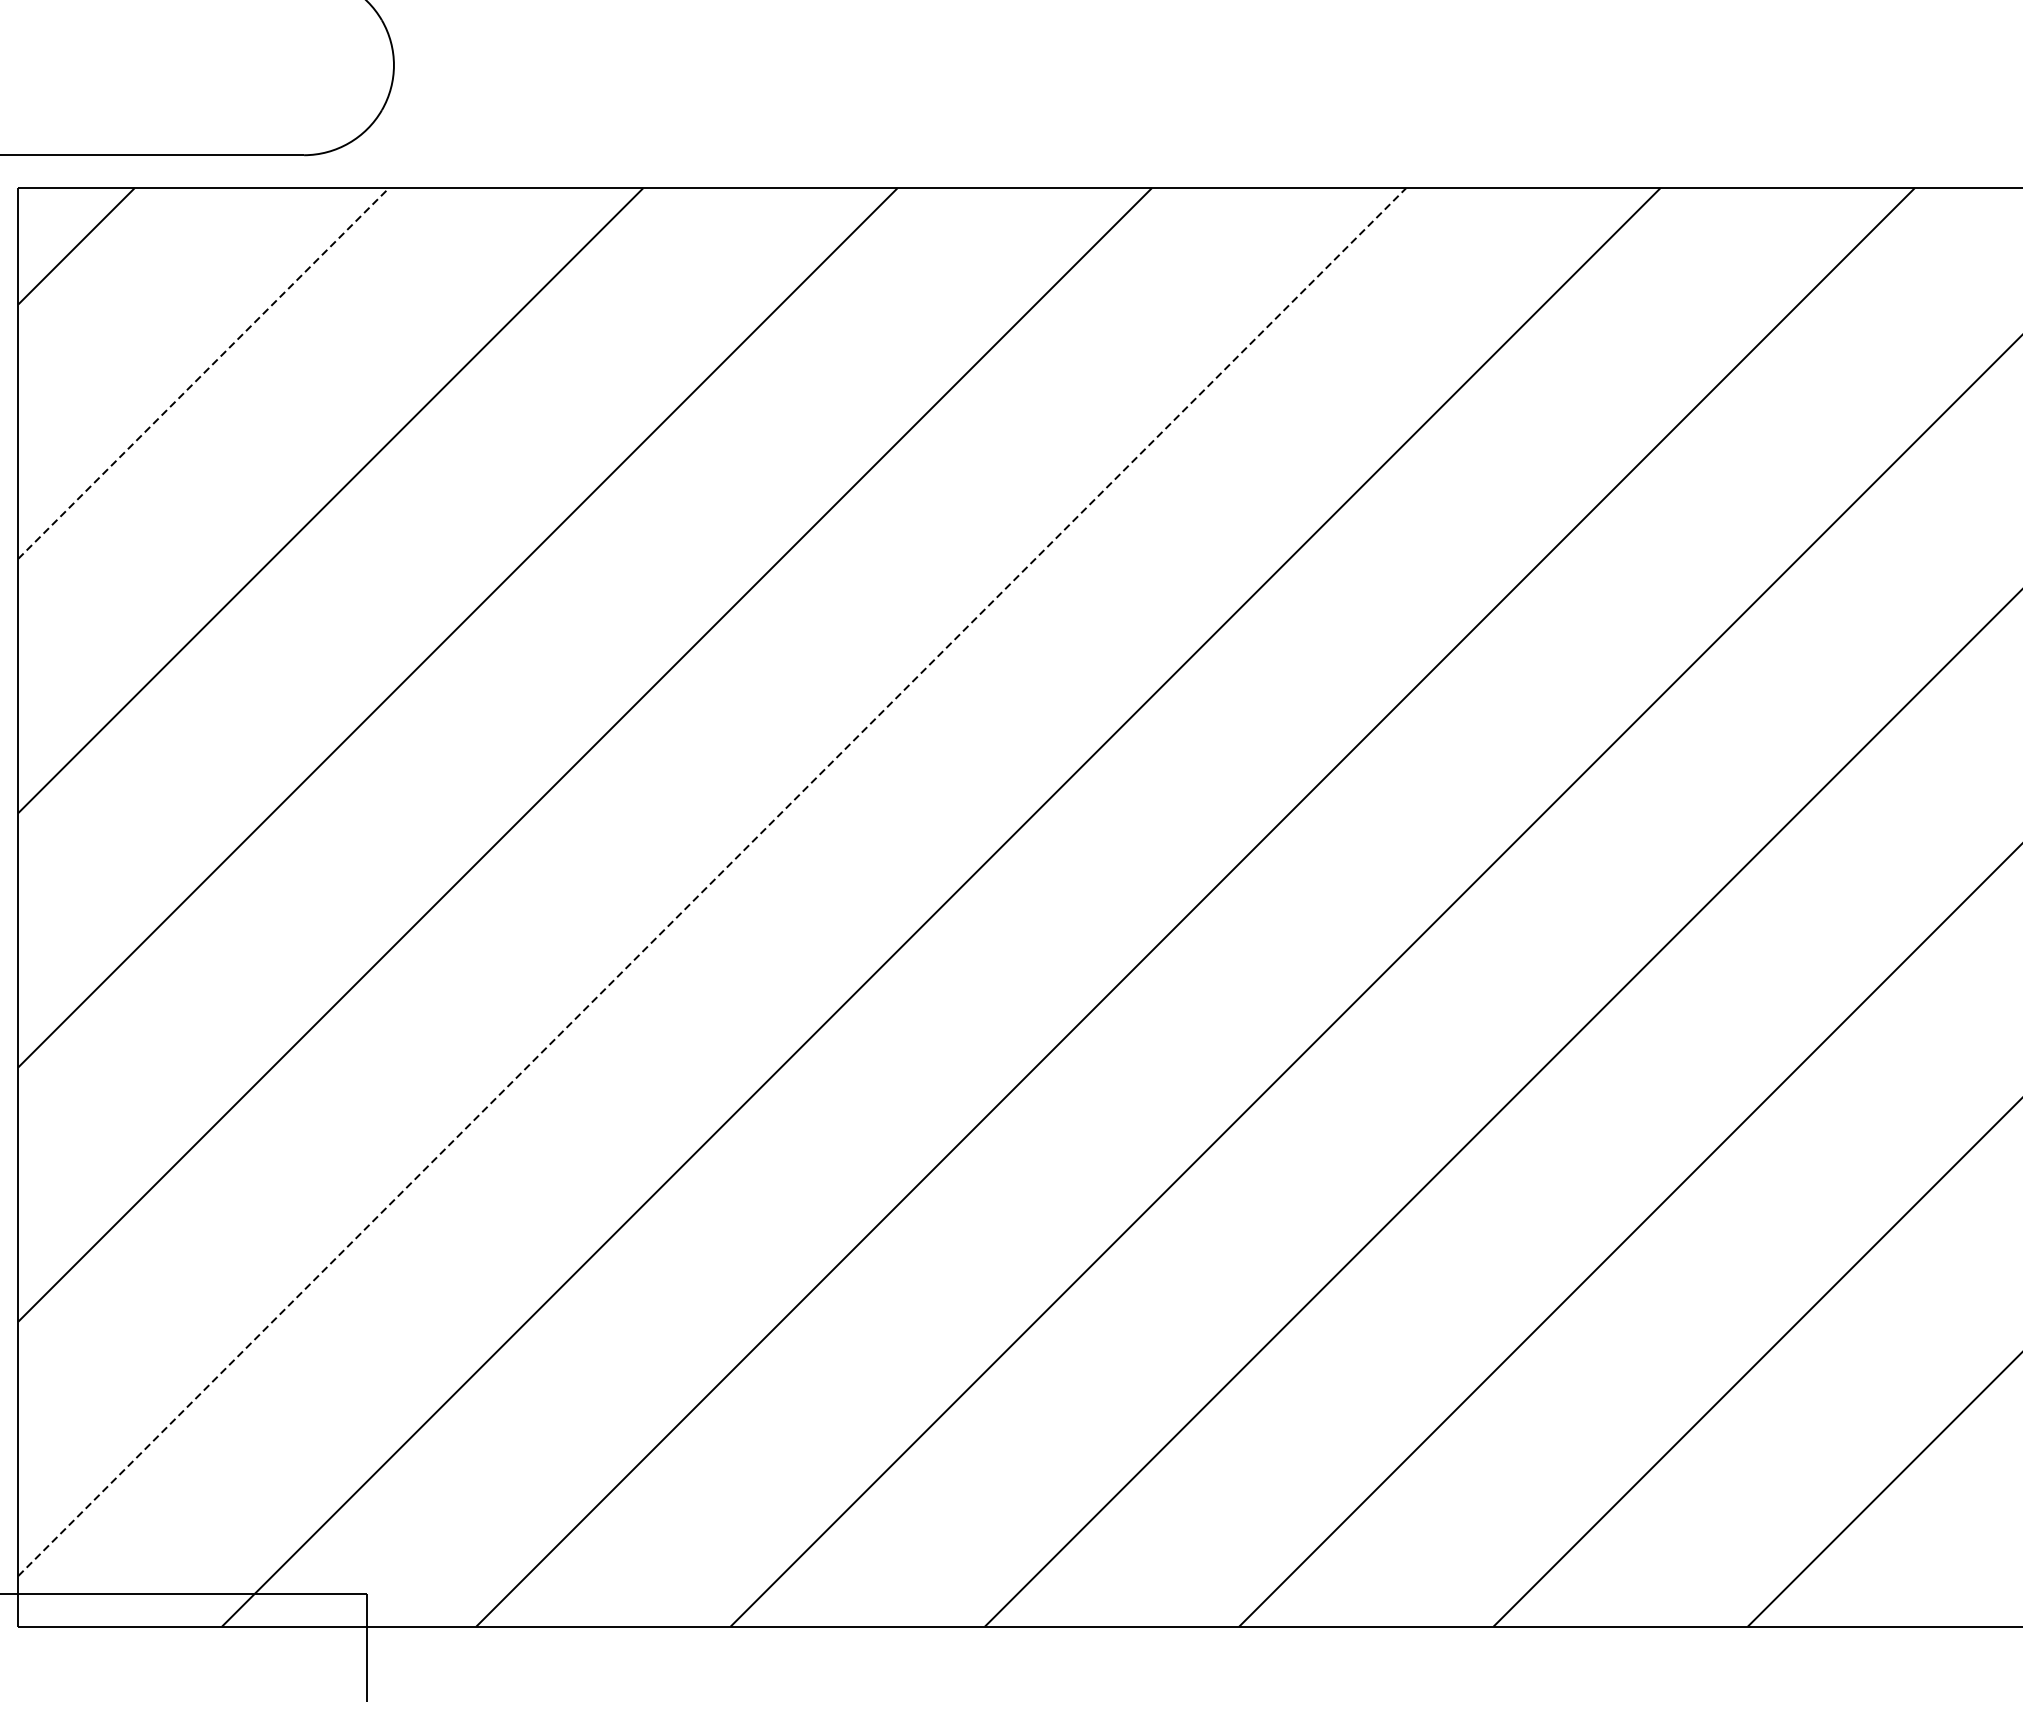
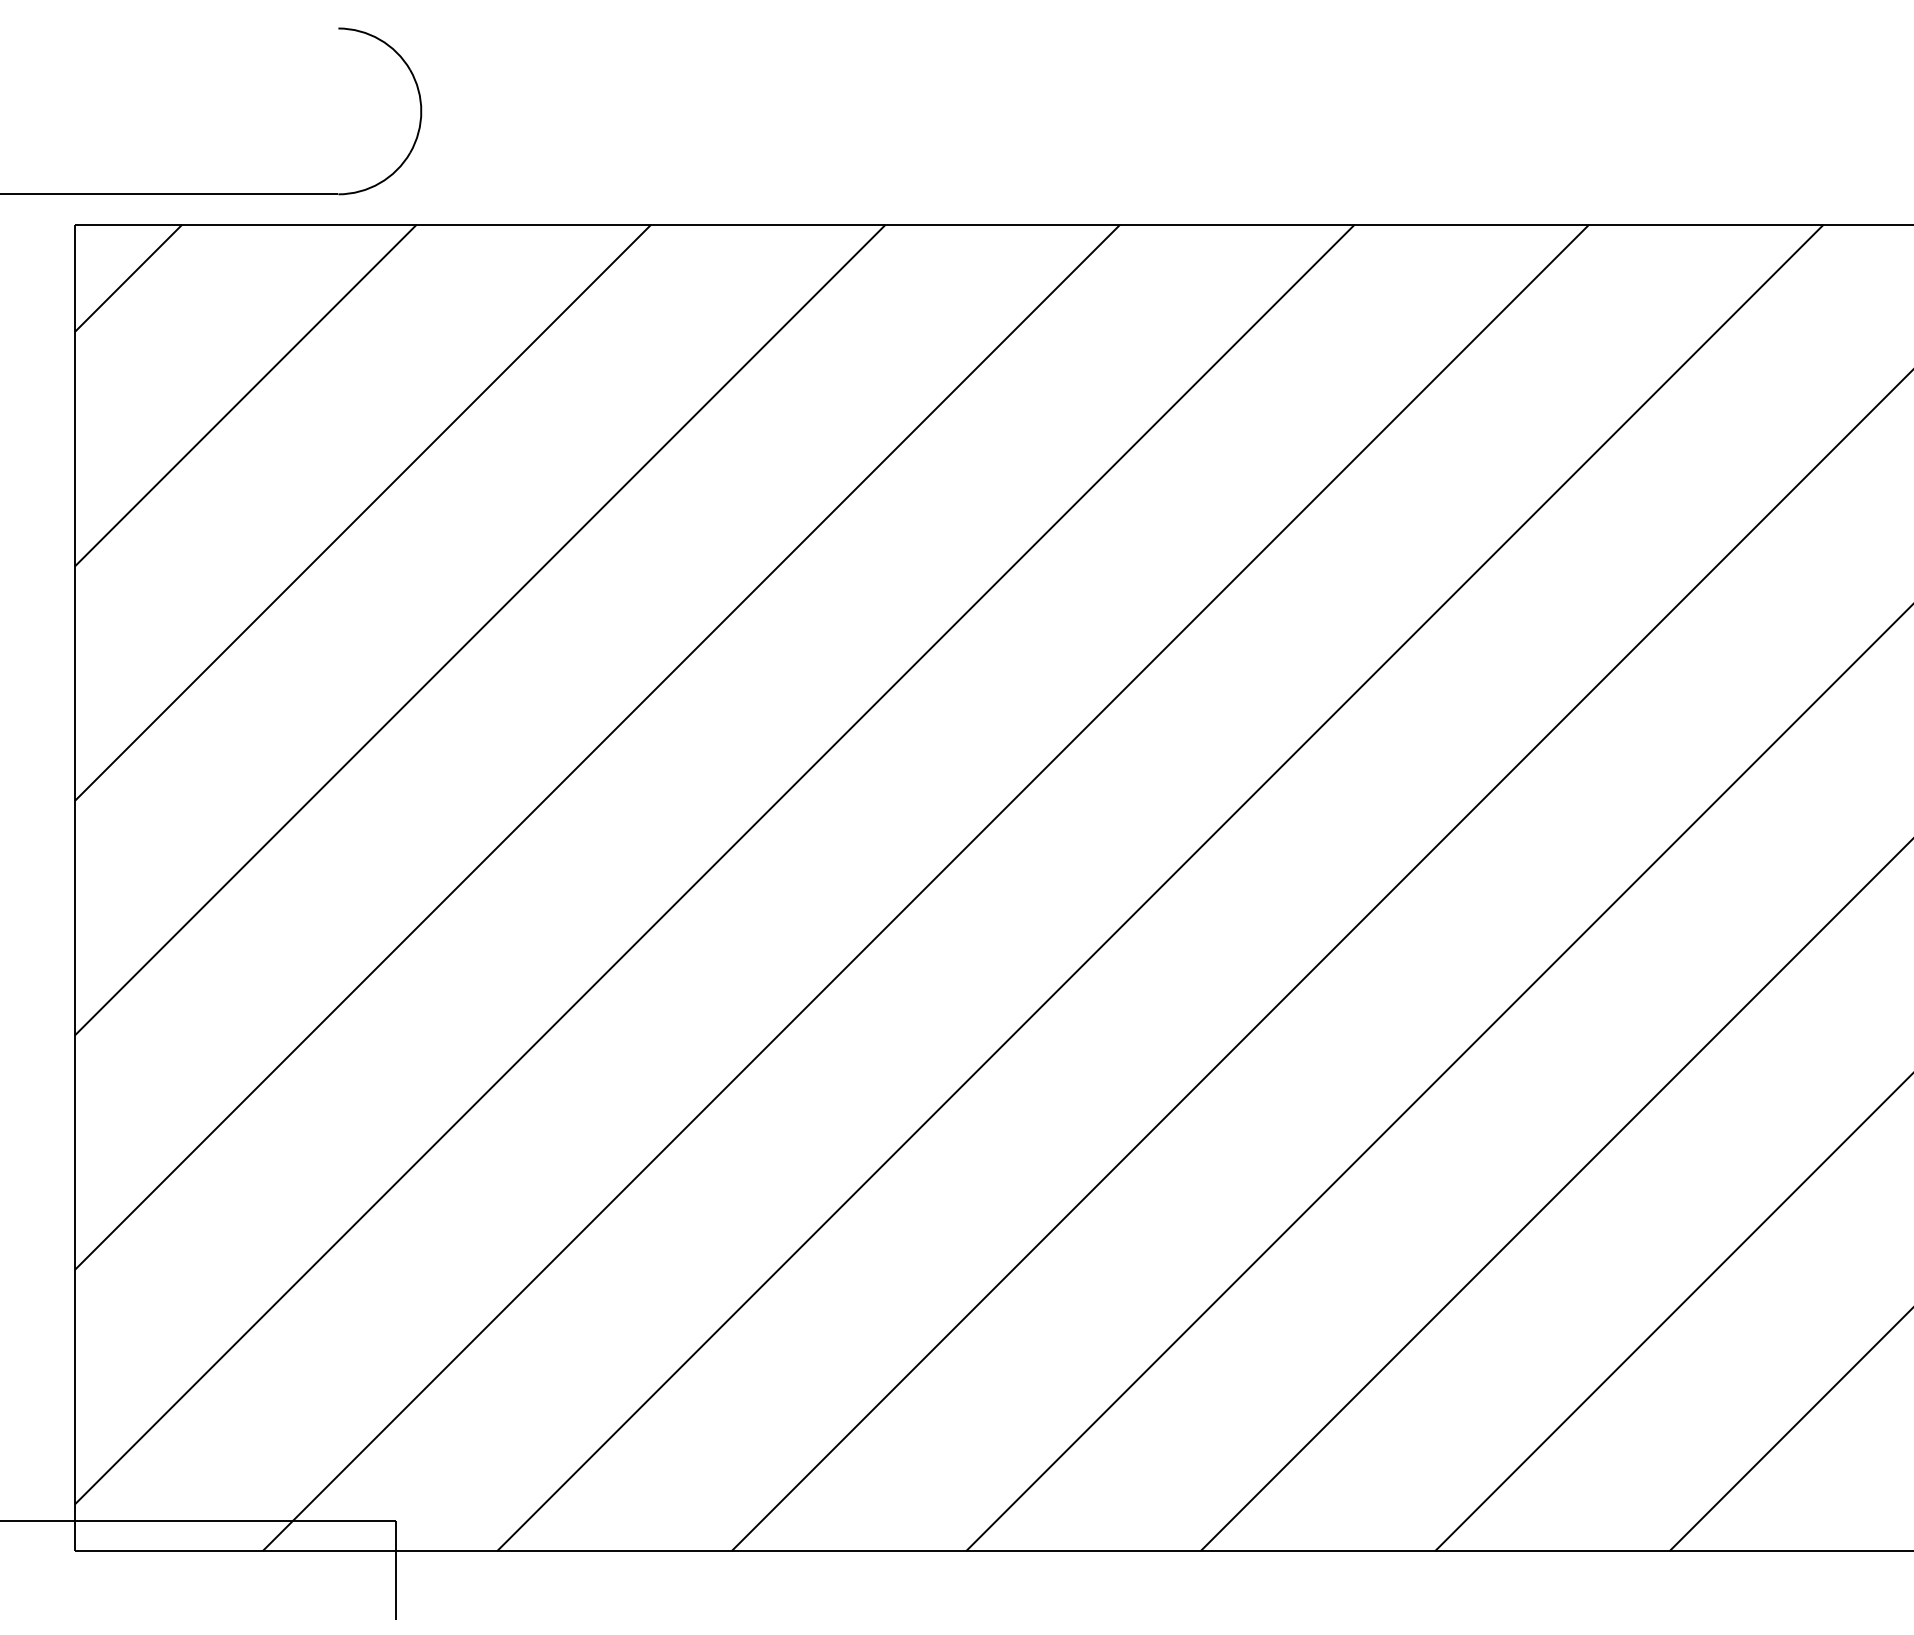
line: (203, 373) -> (245, 395), dashed -> solid
line: (711, 882) -> (714, 864), dashed -> solid

